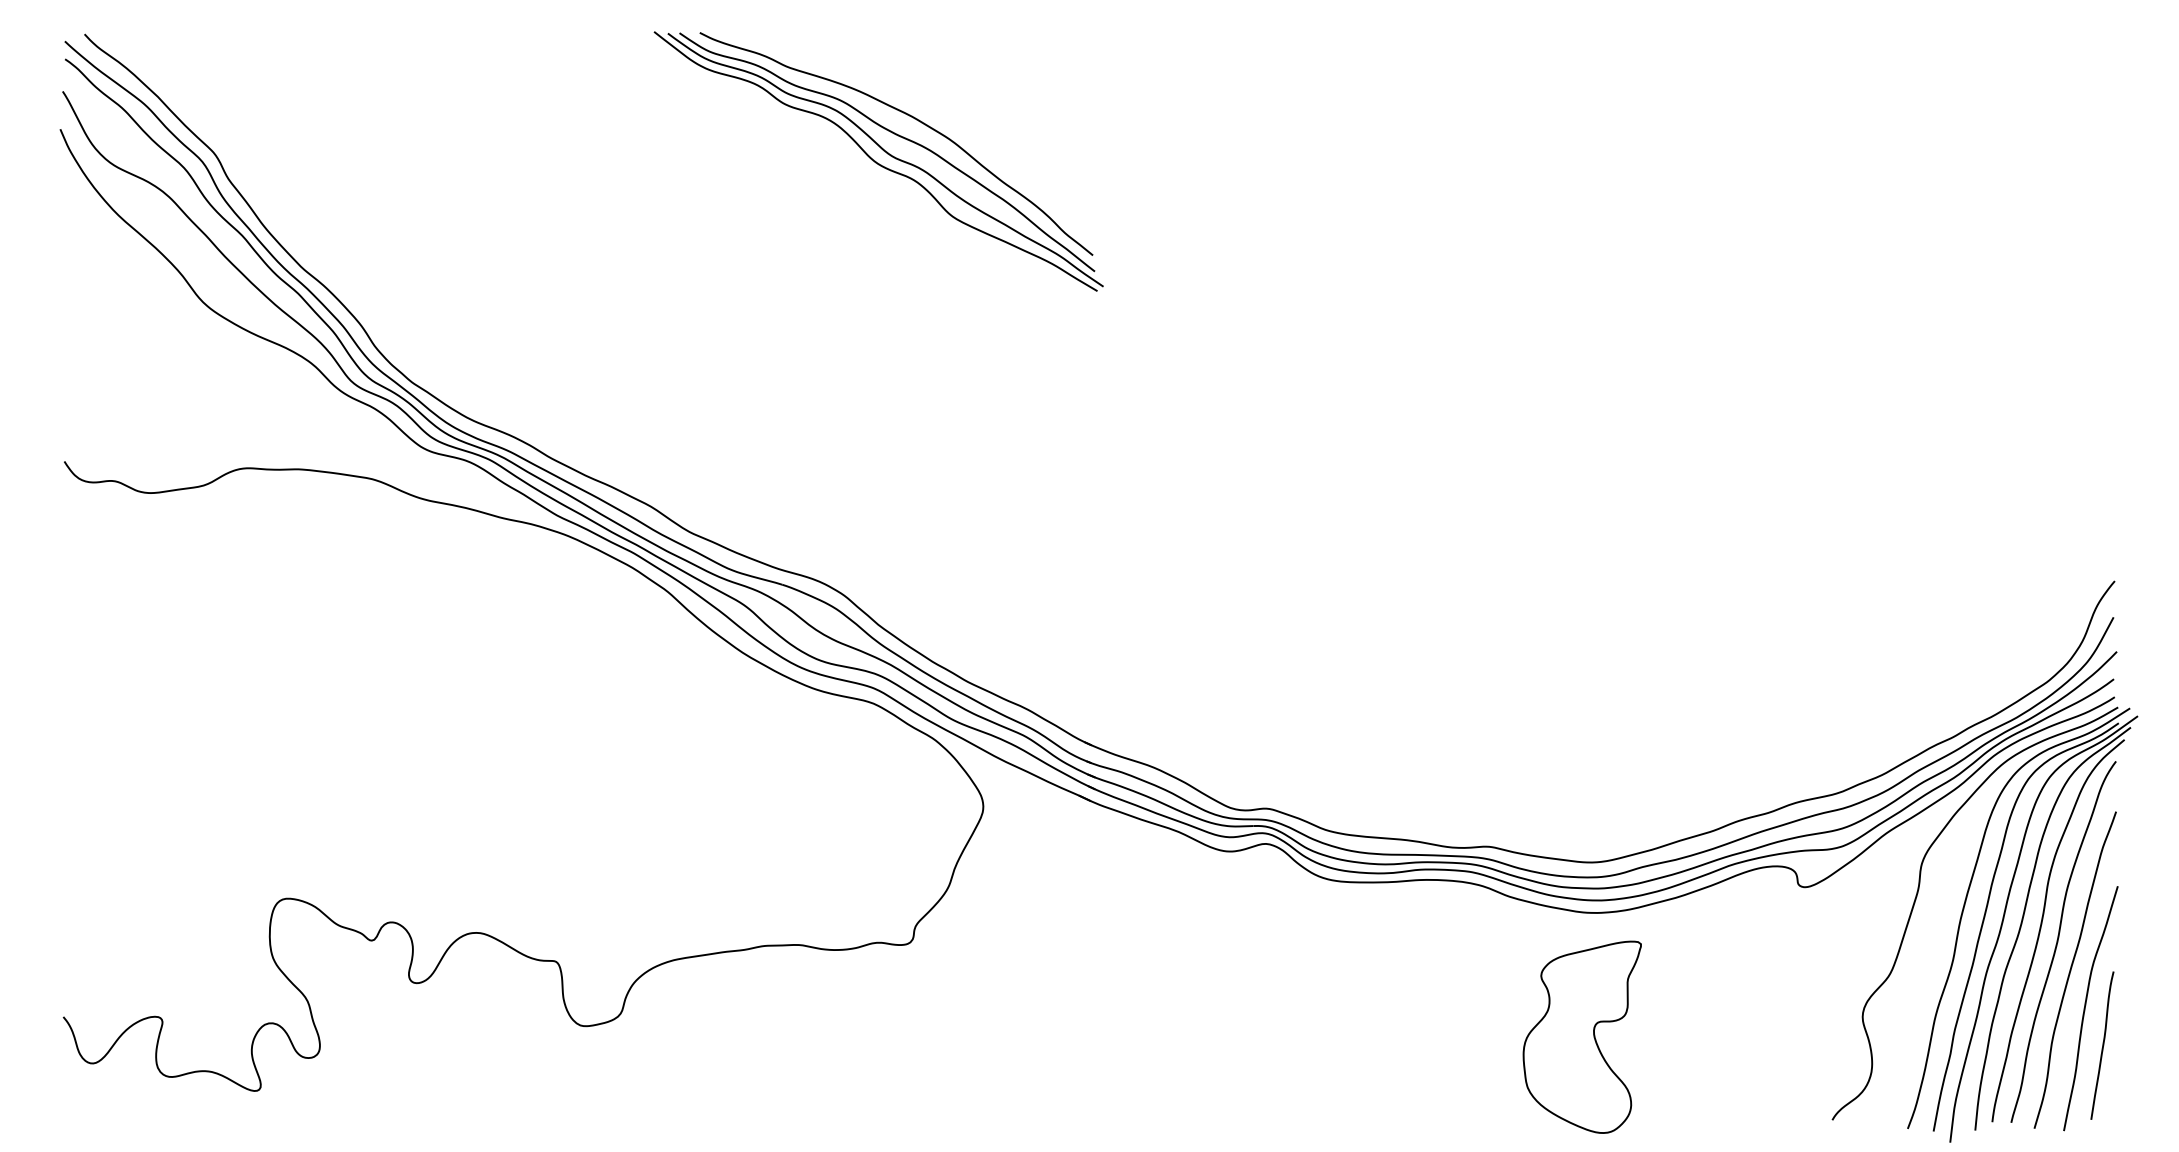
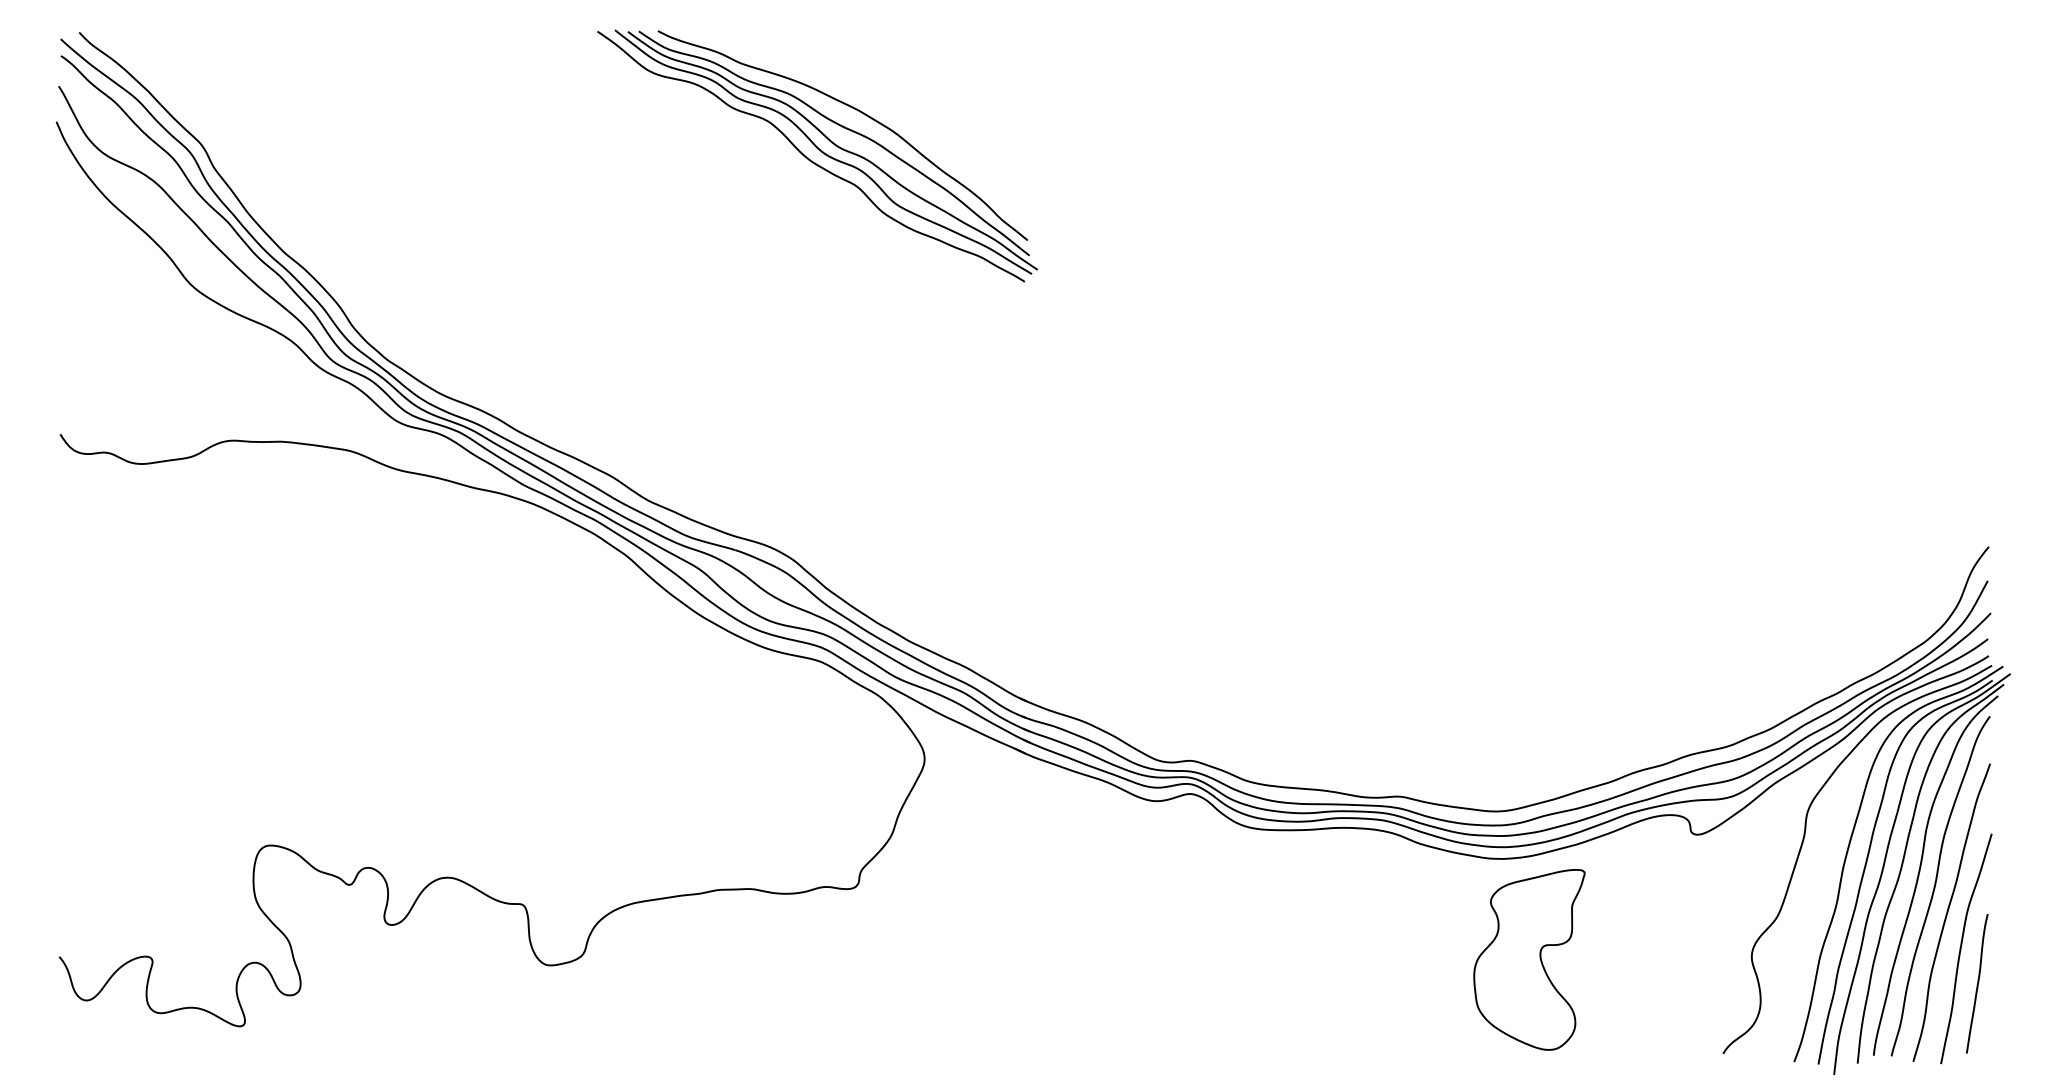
curve: (859, 167) -> (808, 157), added
part: (1581, 1036) -> (1528, 959), moved

